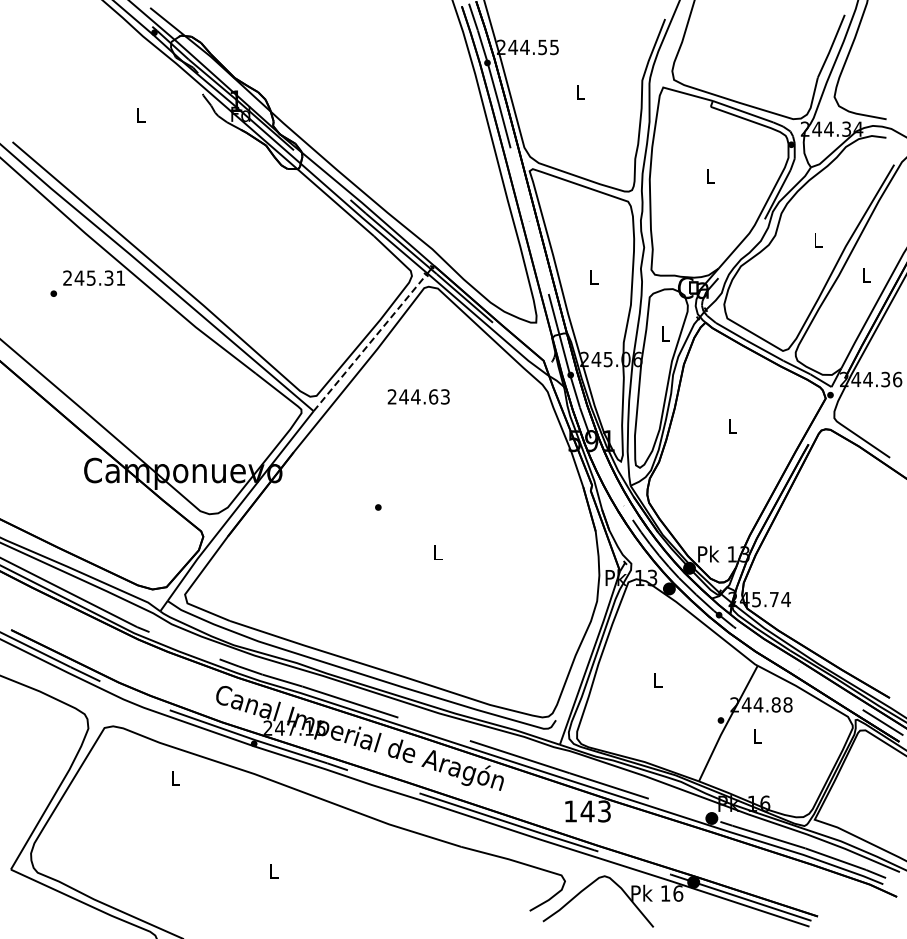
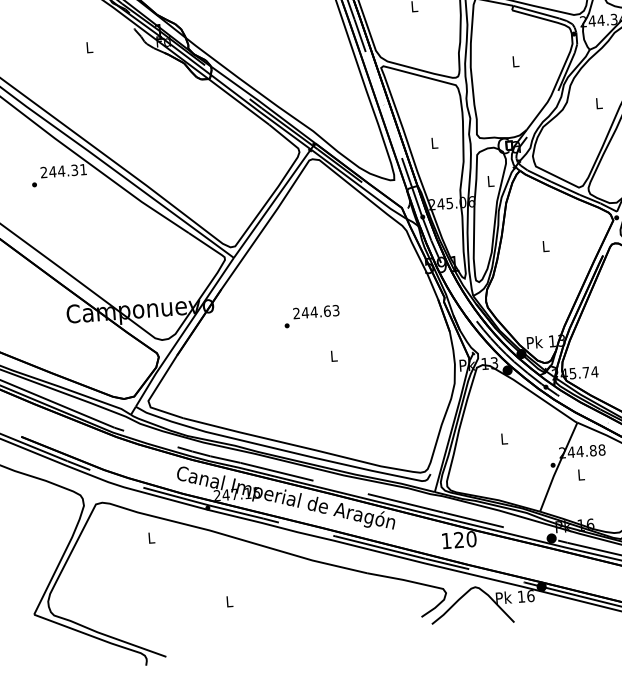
text: (91, 277) -> (61, 170), 245.31 -> 244.31
line: (370, 342) -> (272, 203), dashed -> solid
text: (418, 396) -> (316, 311), moved
text: (595, 811) -> (464, 539), 143 -> 120

